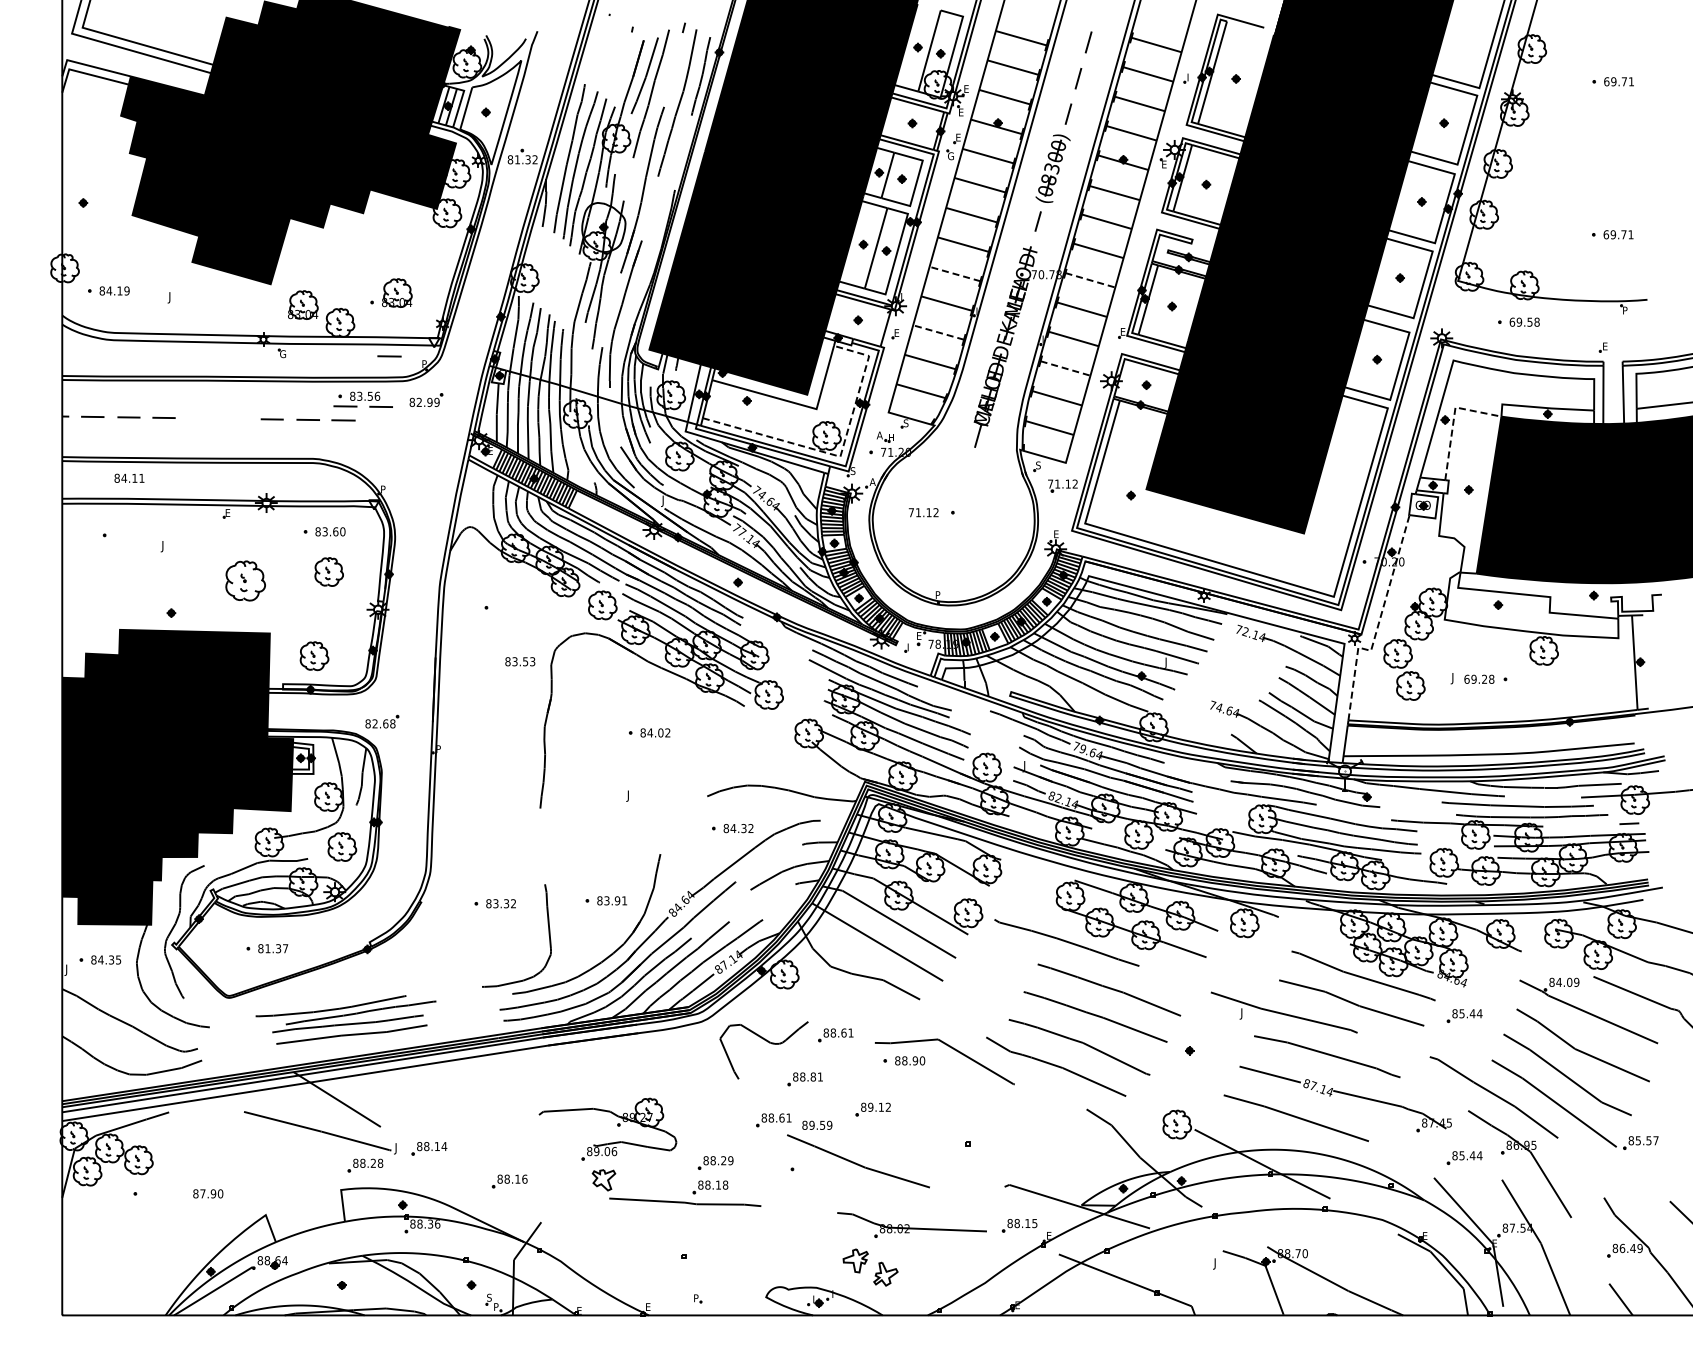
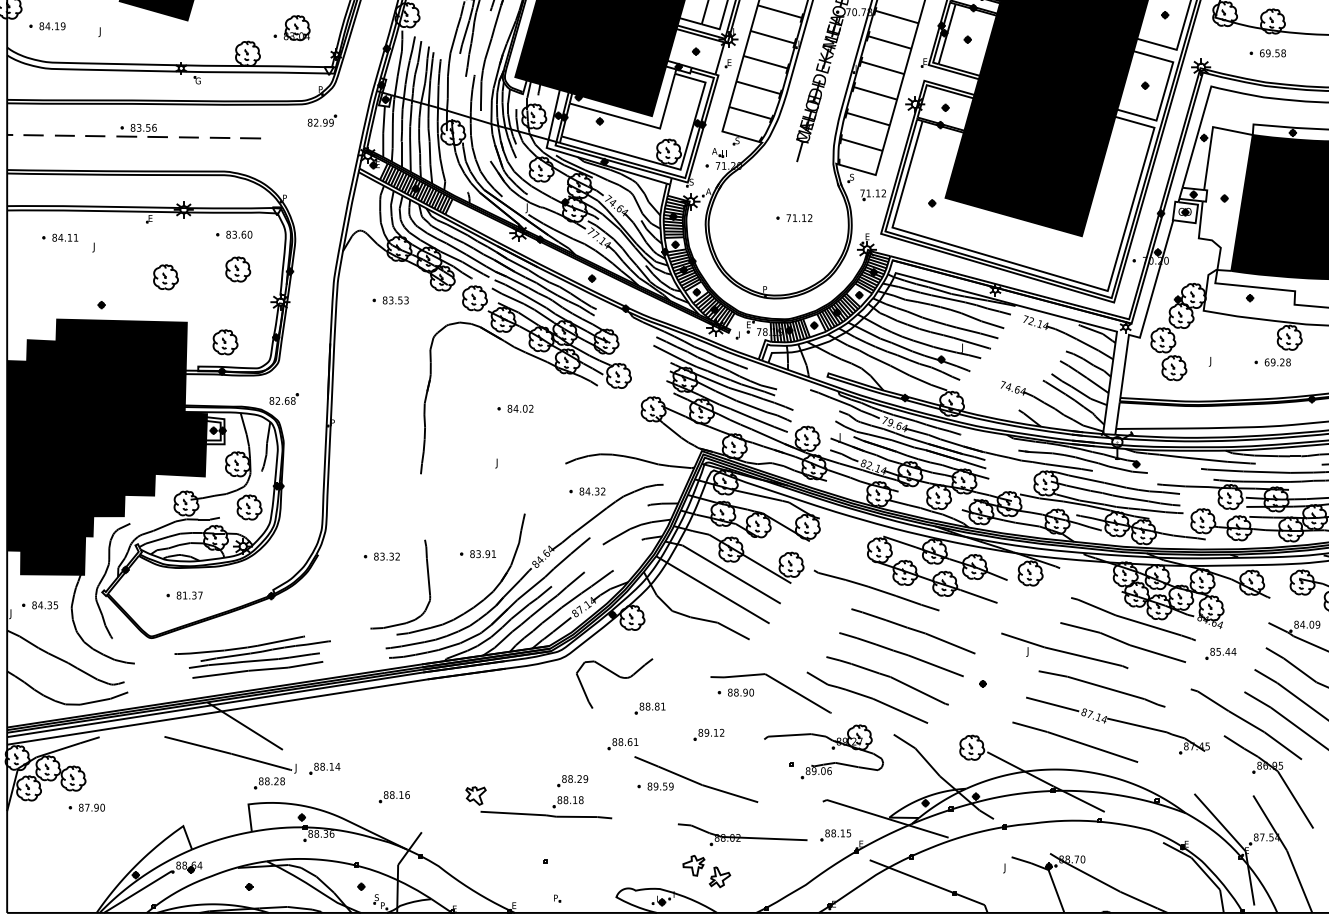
line: (954, 273) -> (779, 11), dashed -> solid
line: (1090, 280) -> (897, 17), dashed -> solid
part: (303, 304) -> (215, 37), removed
line: (938, 332) -> (765, 62), dashed -> solid
line: (389, 356) -> (290, 82), removed
line: (1065, 368) -> (875, 93), dashed -> solid
part: (362, 399) -> (141, 130), moved
line: (1453, 420) -> (1211, 138), dashed -> solid
line: (840, 456) -> (680, 169), dashed -> solid
text: (129, 477) -> (65, 237), moved
text: (923, 512) -> (799, 218), moved
part: (245, 580) -> (165, 276), size x0.71
line: (1378, 626) -> (1146, 316), dashed -> solid
text: (520, 661) -> (395, 300), moved
text: (1479, 678) -> (1277, 361), moved
part: (835, 1035) -> (676, 670), removed
text: (817, 1124) -> (660, 785), moved
part: (617, 1126) -> (832, 749), moved
part: (1464, 1157) -> (1220, 776), removed
text: (208, 1193) -> (92, 807), moved

